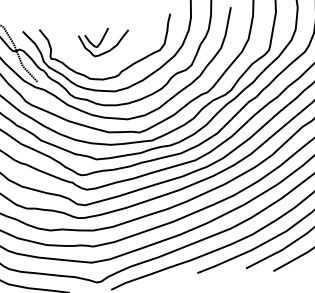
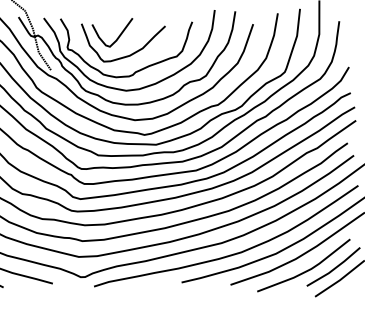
part: (104, 42) -> (123, 40), size x1.67

